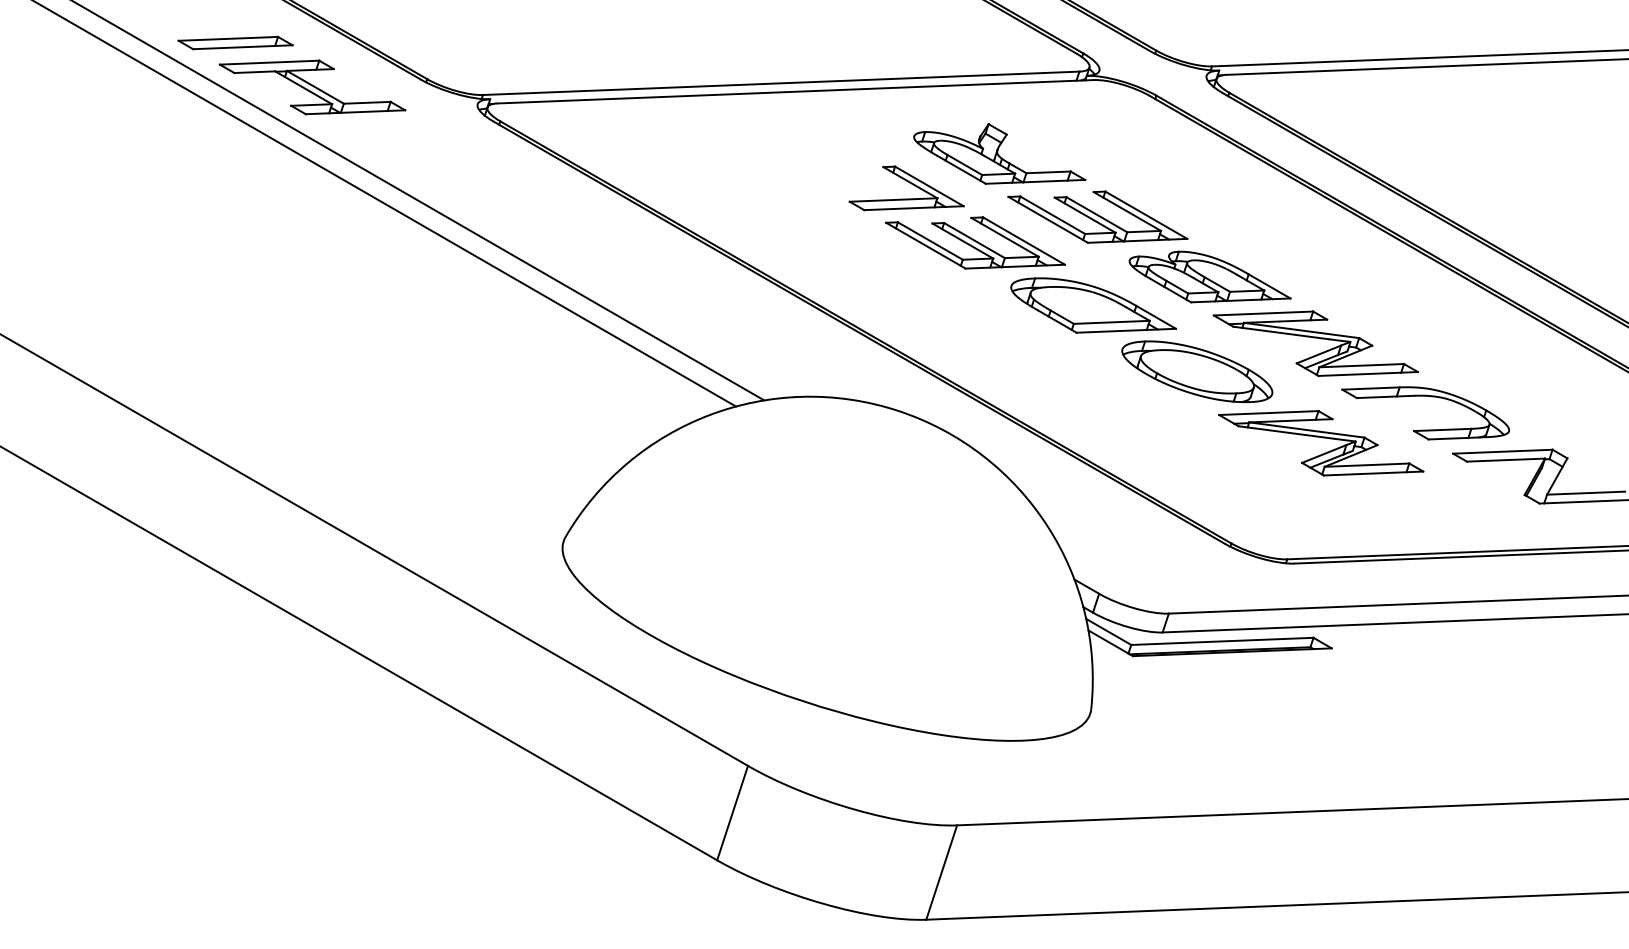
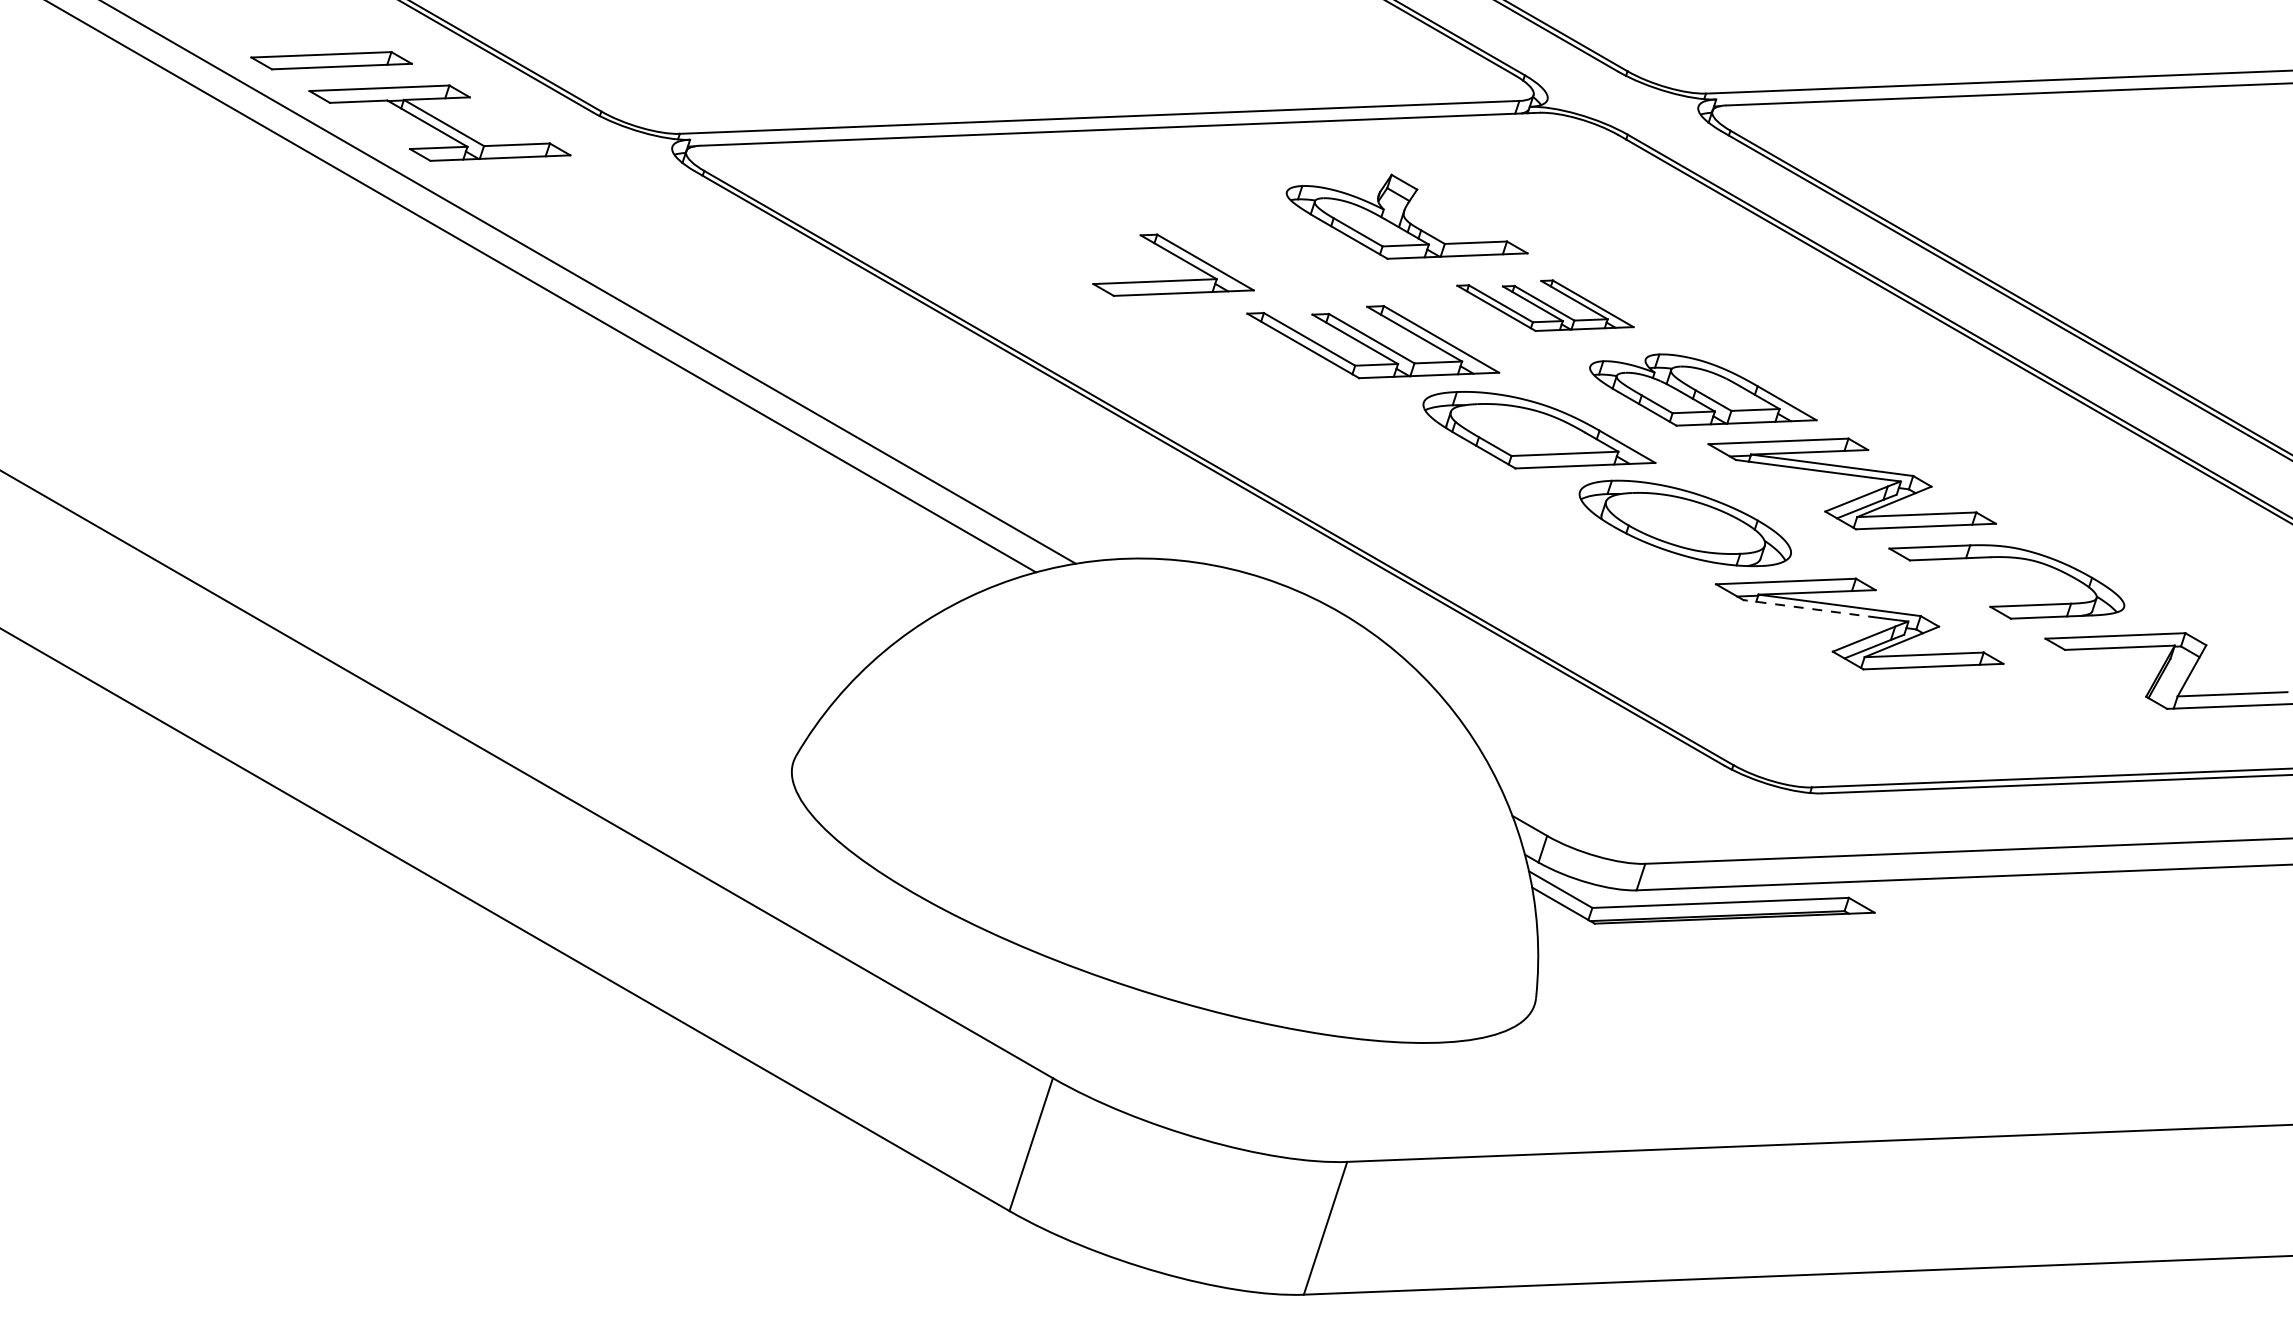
part: (906, 188) -> (1173, 265), moved
part: (1097, 216) -> (1544, 304), size x0.7
line: (1285, 432) -> (1809, 608), solid -> dashed

